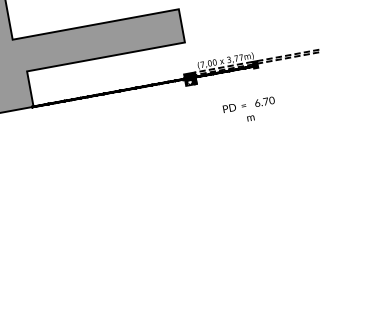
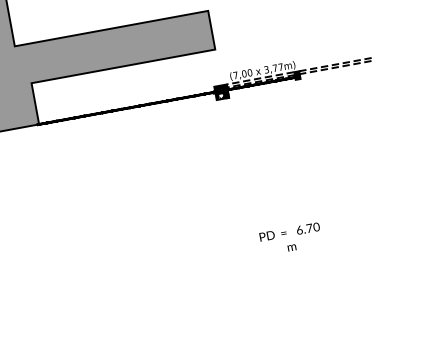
text: (248, 108) -> (289, 236), moved

